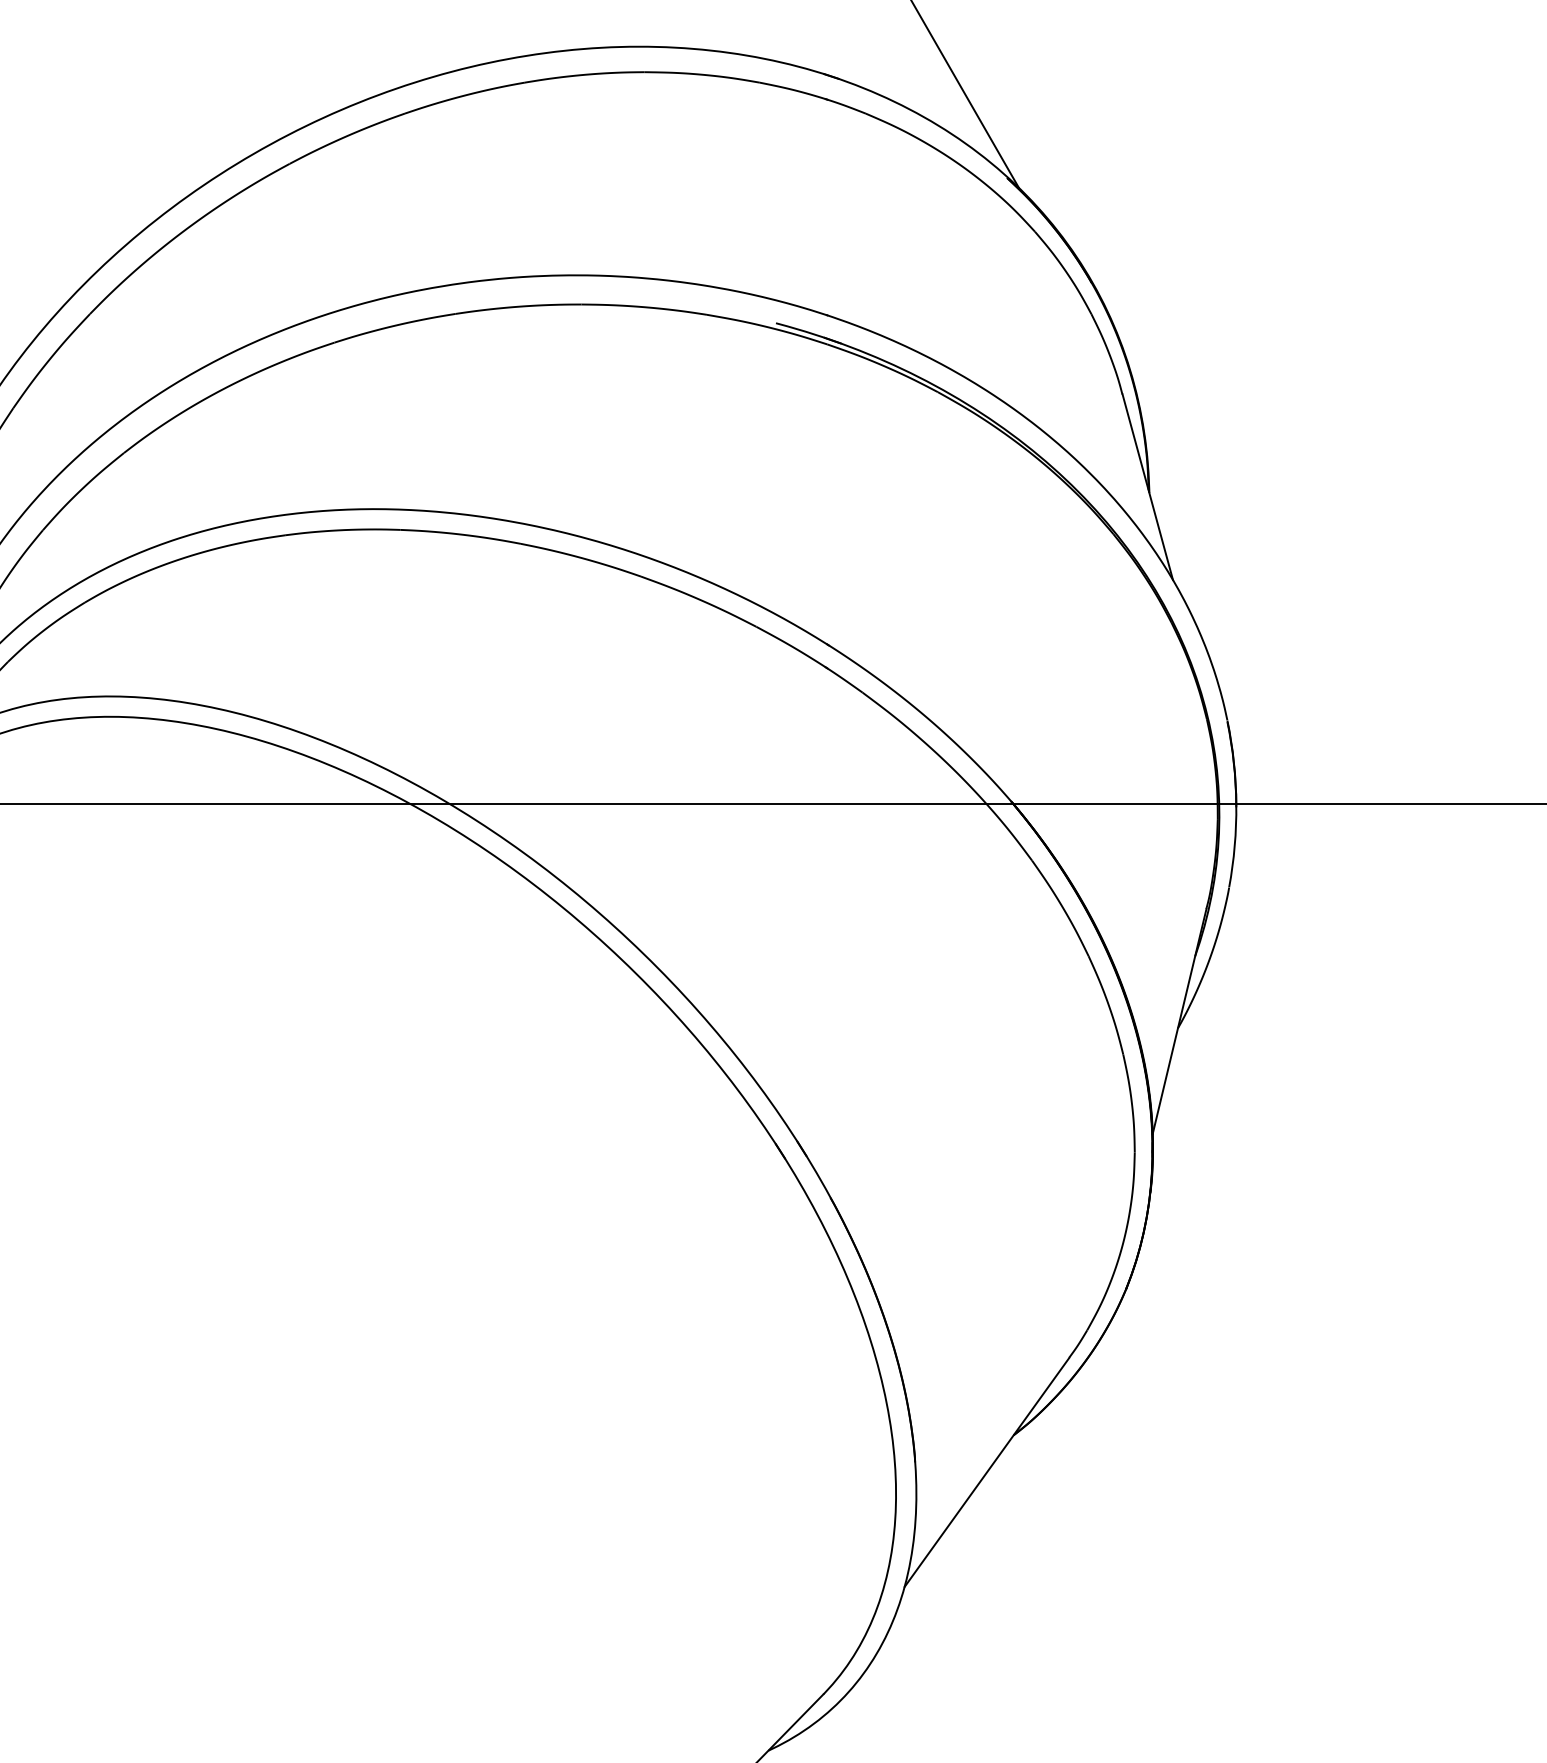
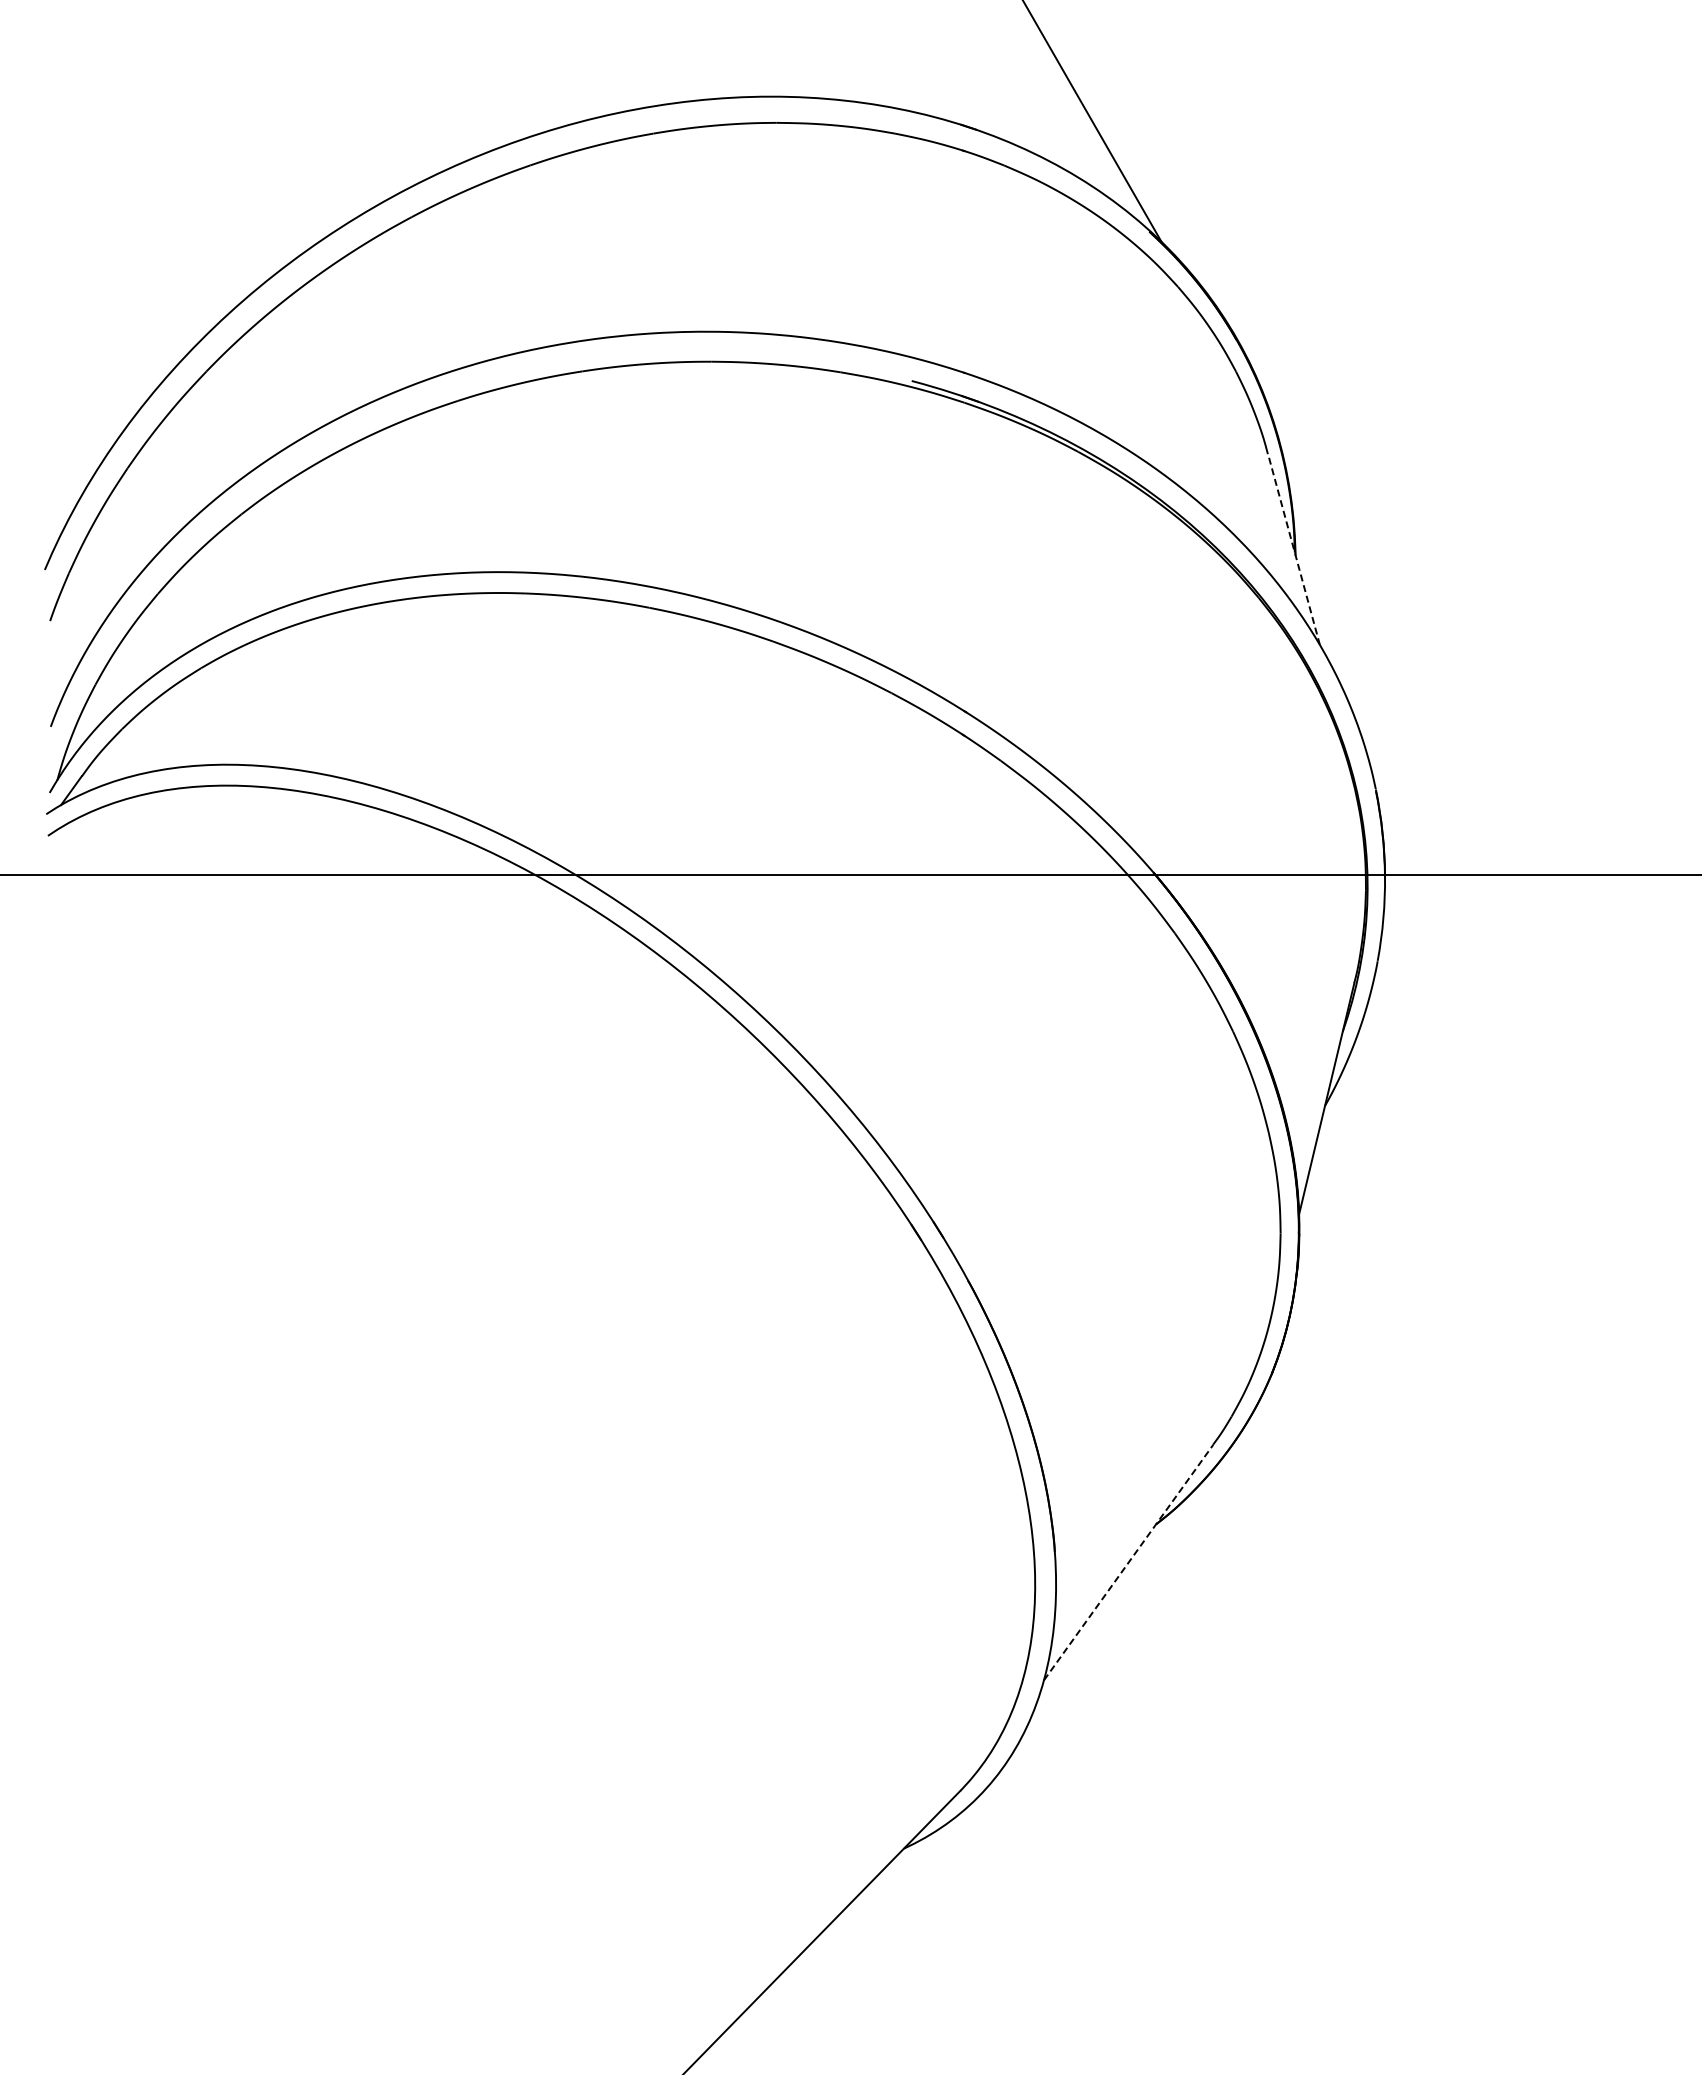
line: (1148, 487) -> (1294, 549), solid -> dashed
line: (986, 1472) -> (1128, 1562), solid -> dashed

